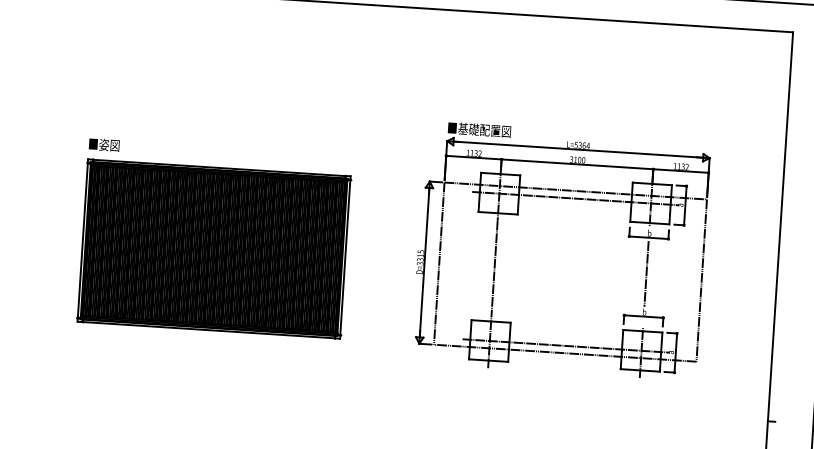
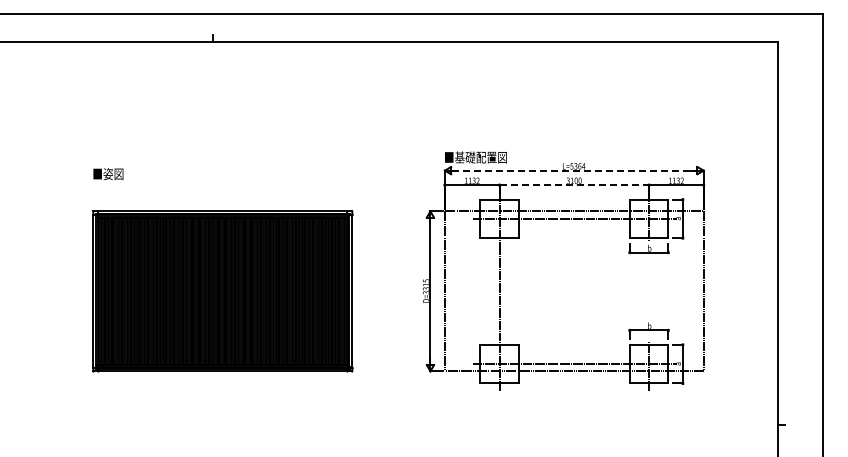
text: (104, 145) -> (108, 174), moved
line: (578, 149) -> (574, 170), solid -> dashed
line: (577, 164) -> (574, 185), solid -> dashed
line: (646, 273) -> (649, 287), removed

